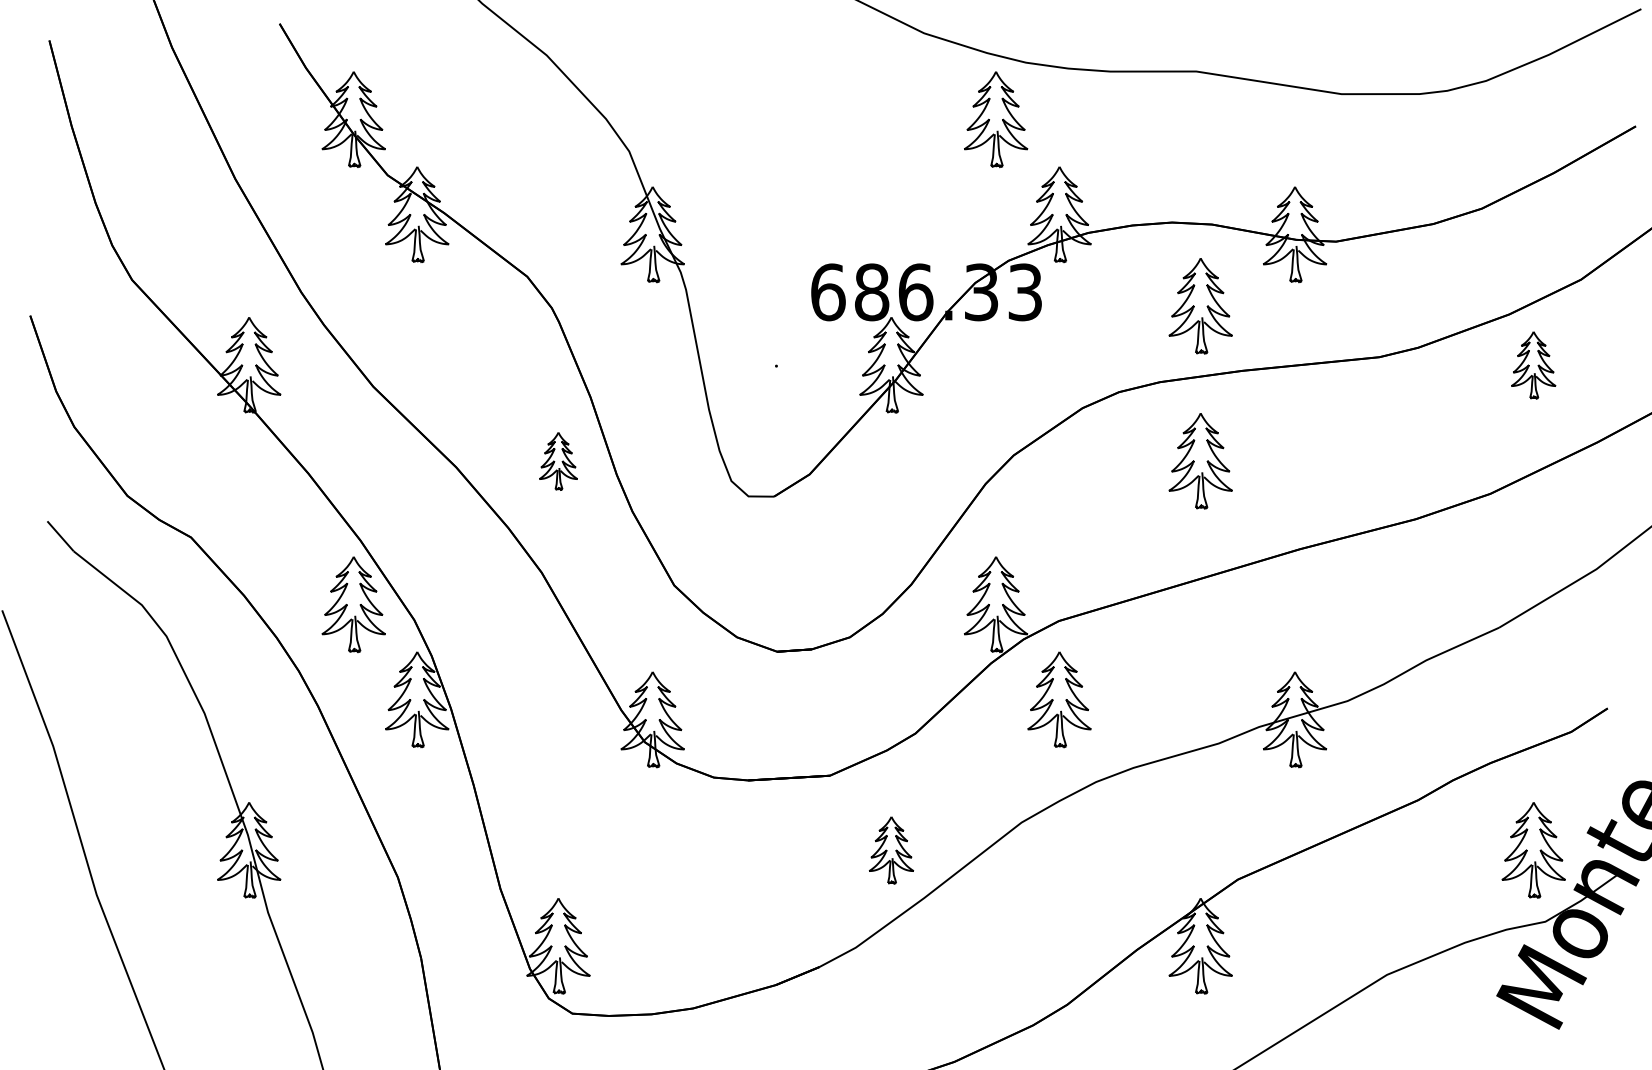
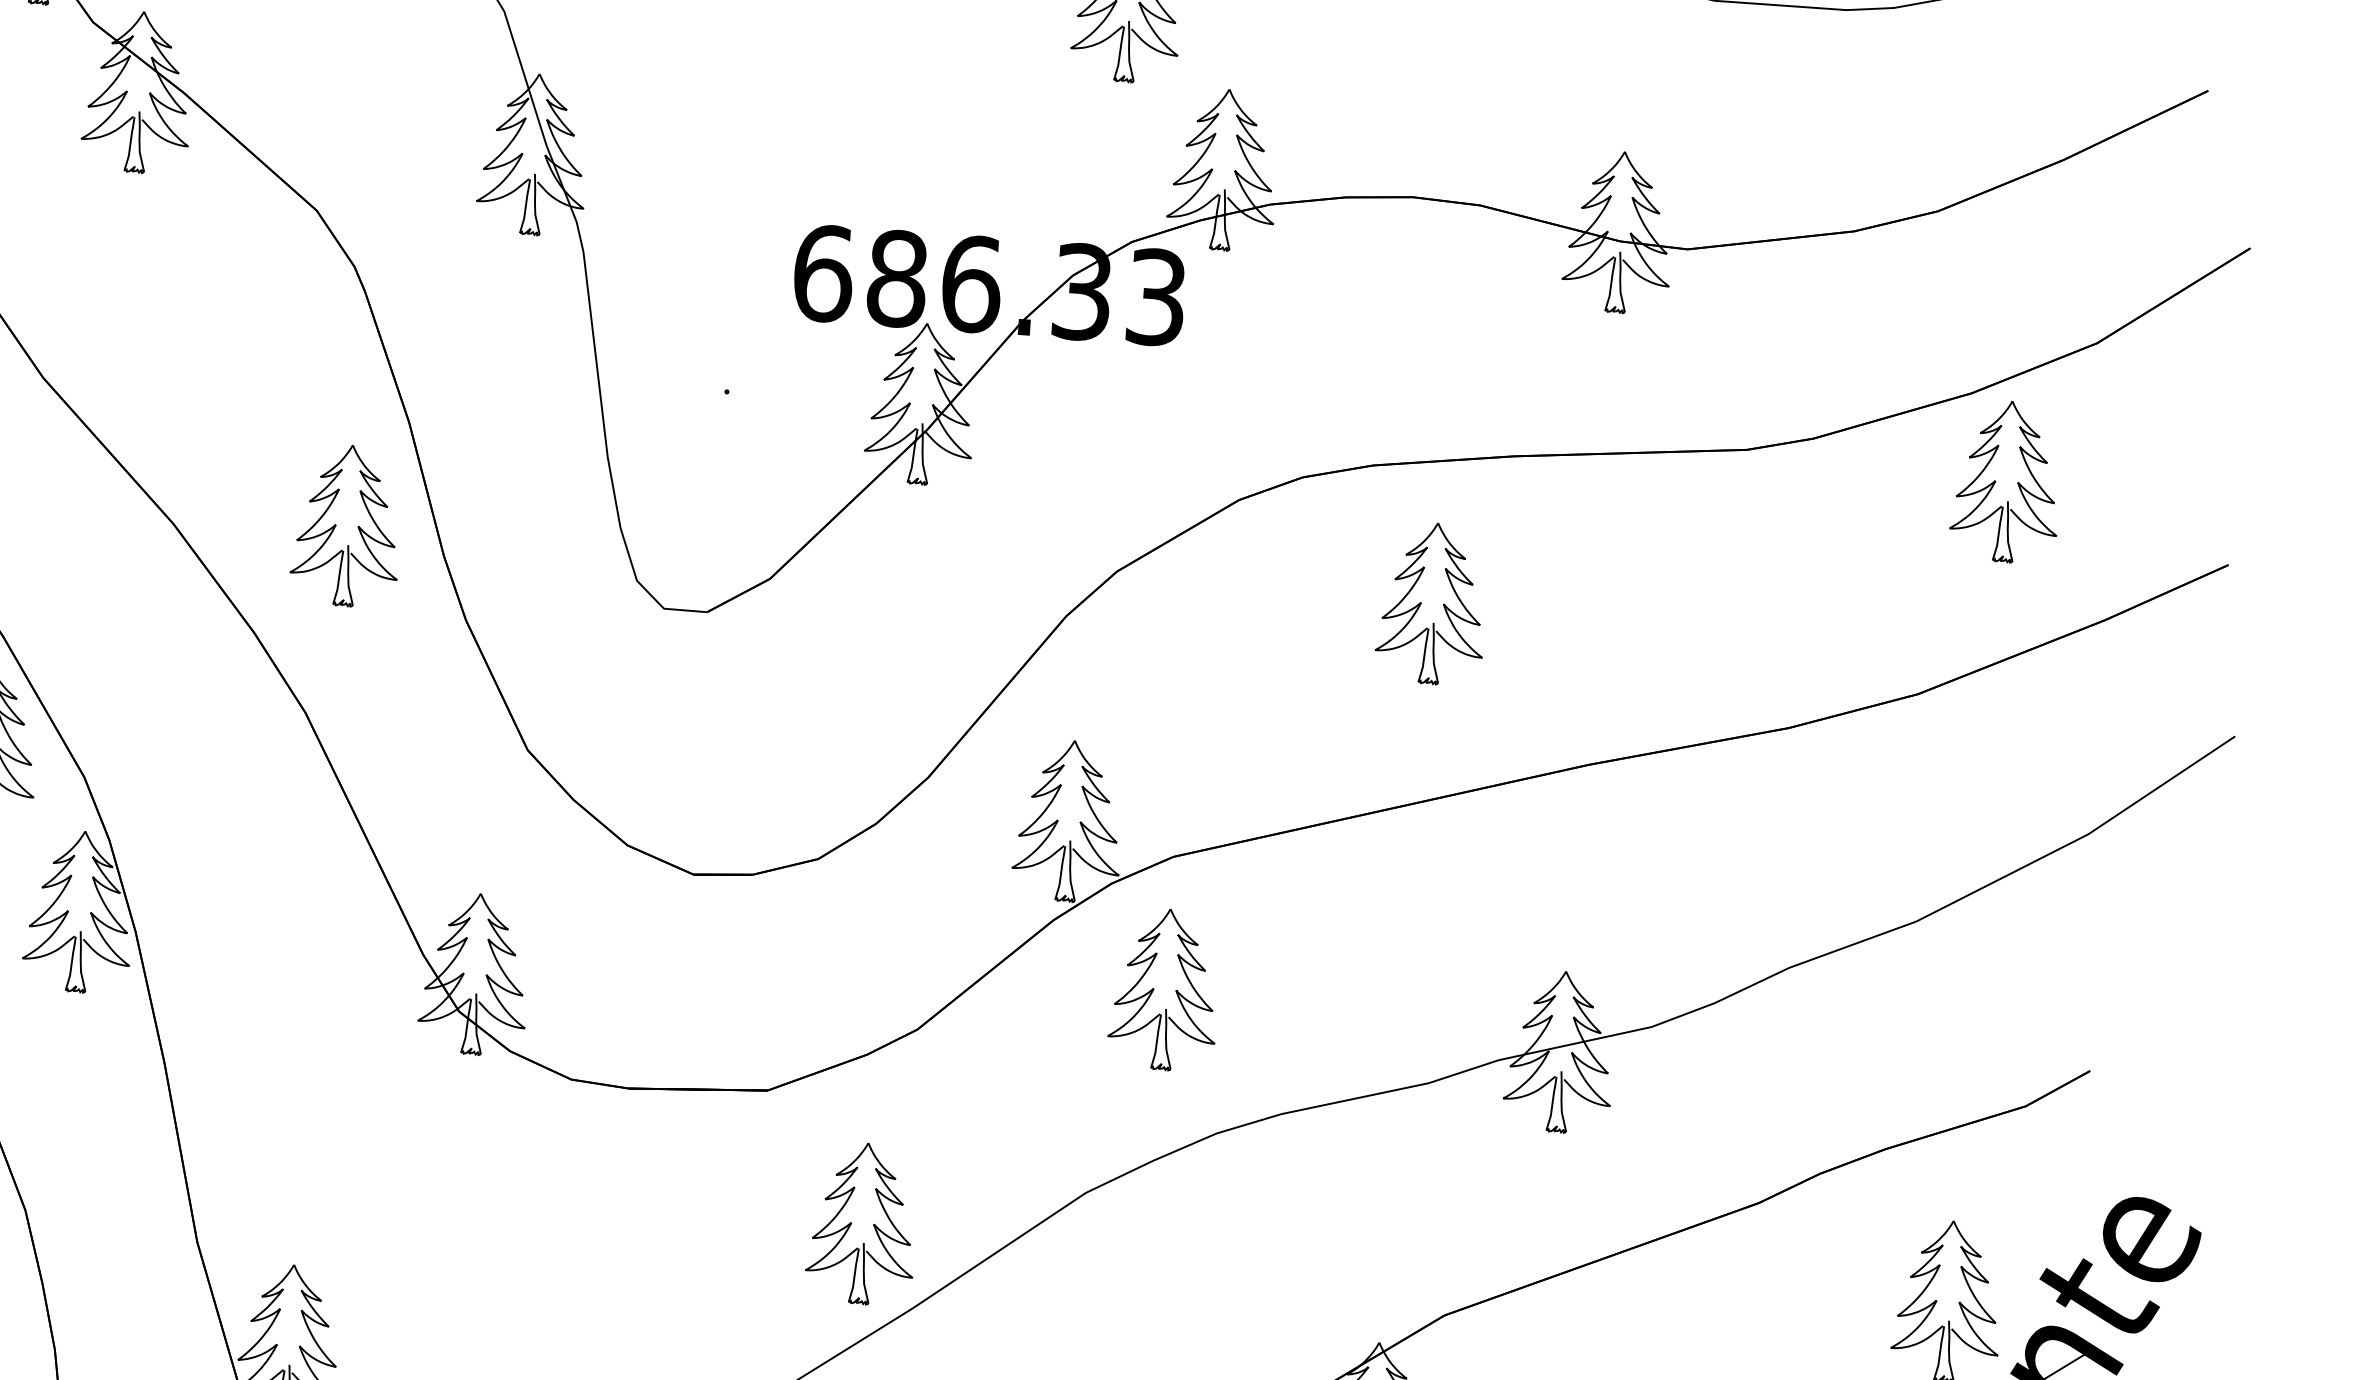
part: (1200, 306) -> (1450, 342), removed
part: (1533, 365) -> (2006, 482), size x1.43
part: (558, 461) -> (347, 526), size x1.67
part: (891, 850) -> (862, 1224), size x1.43

